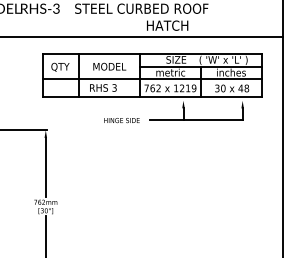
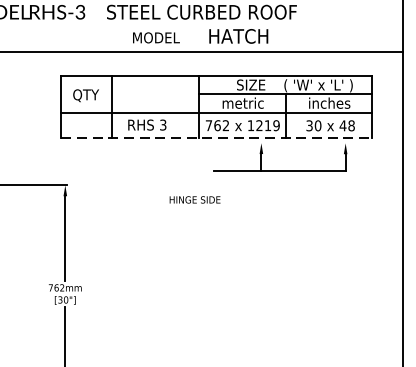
text: (109, 66) -> (156, 37), moved
line: (152, 97) -> (217, 138), solid -> dashed
text: (121, 120) -> (194, 199), moved

